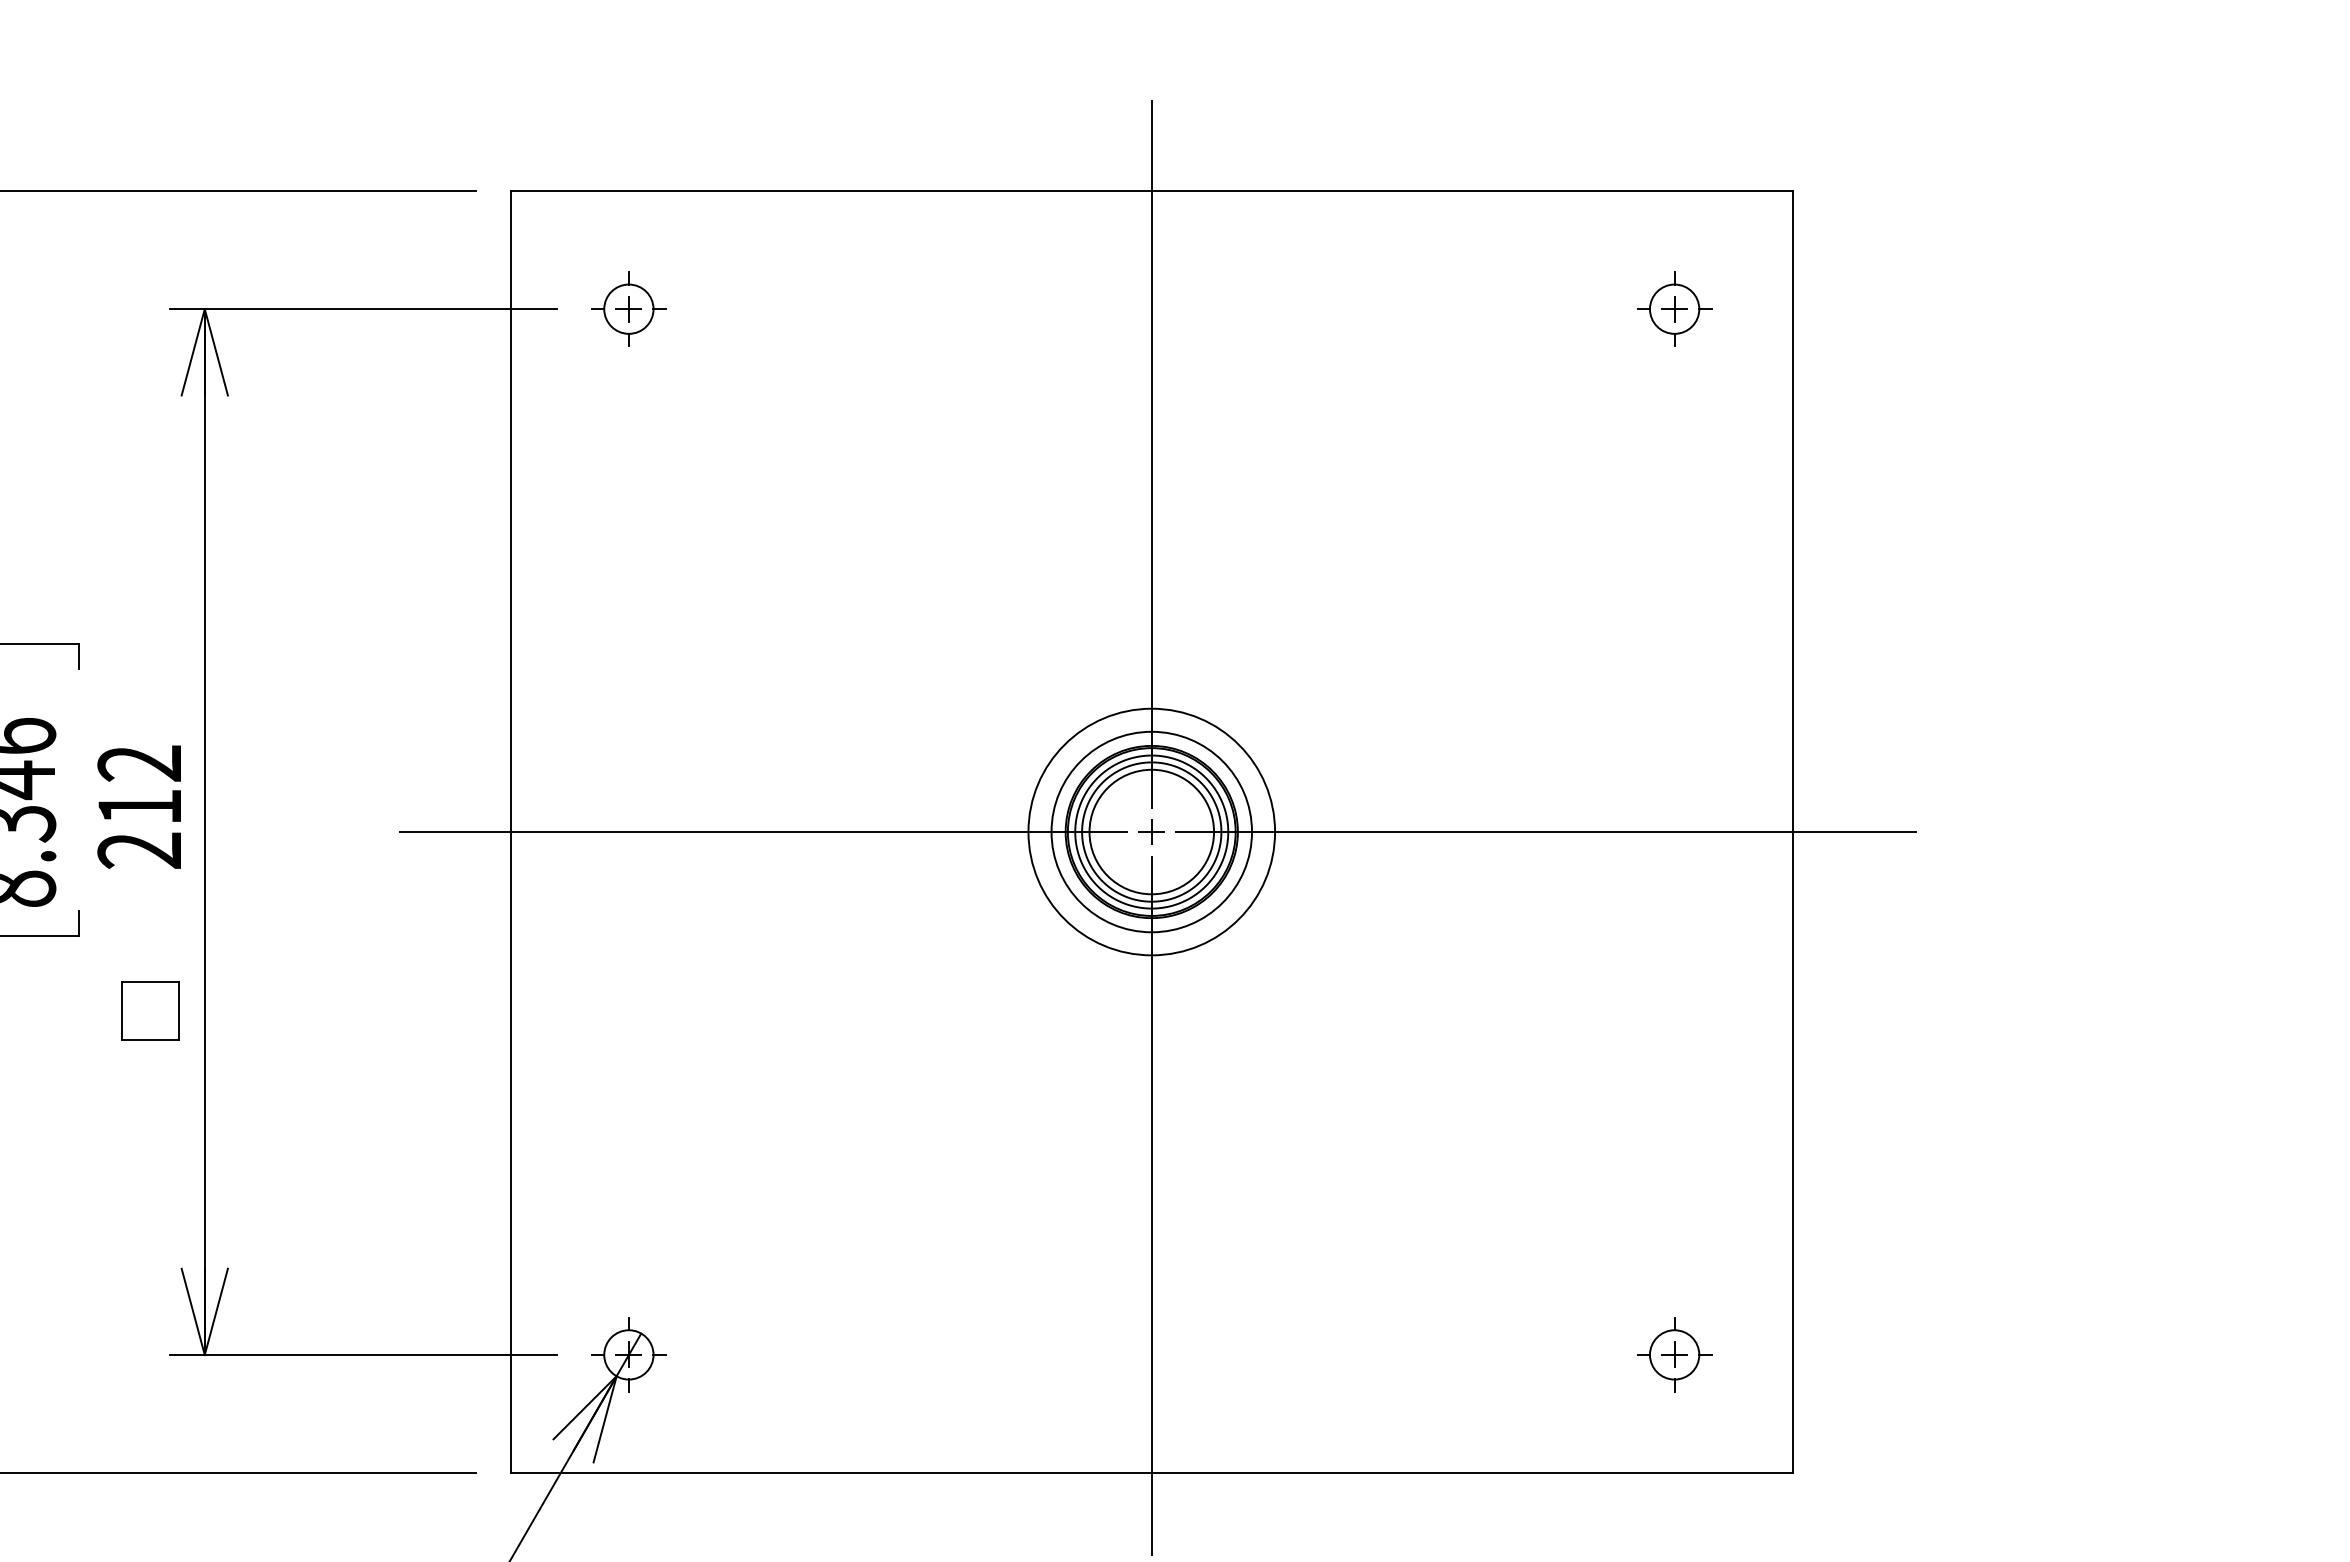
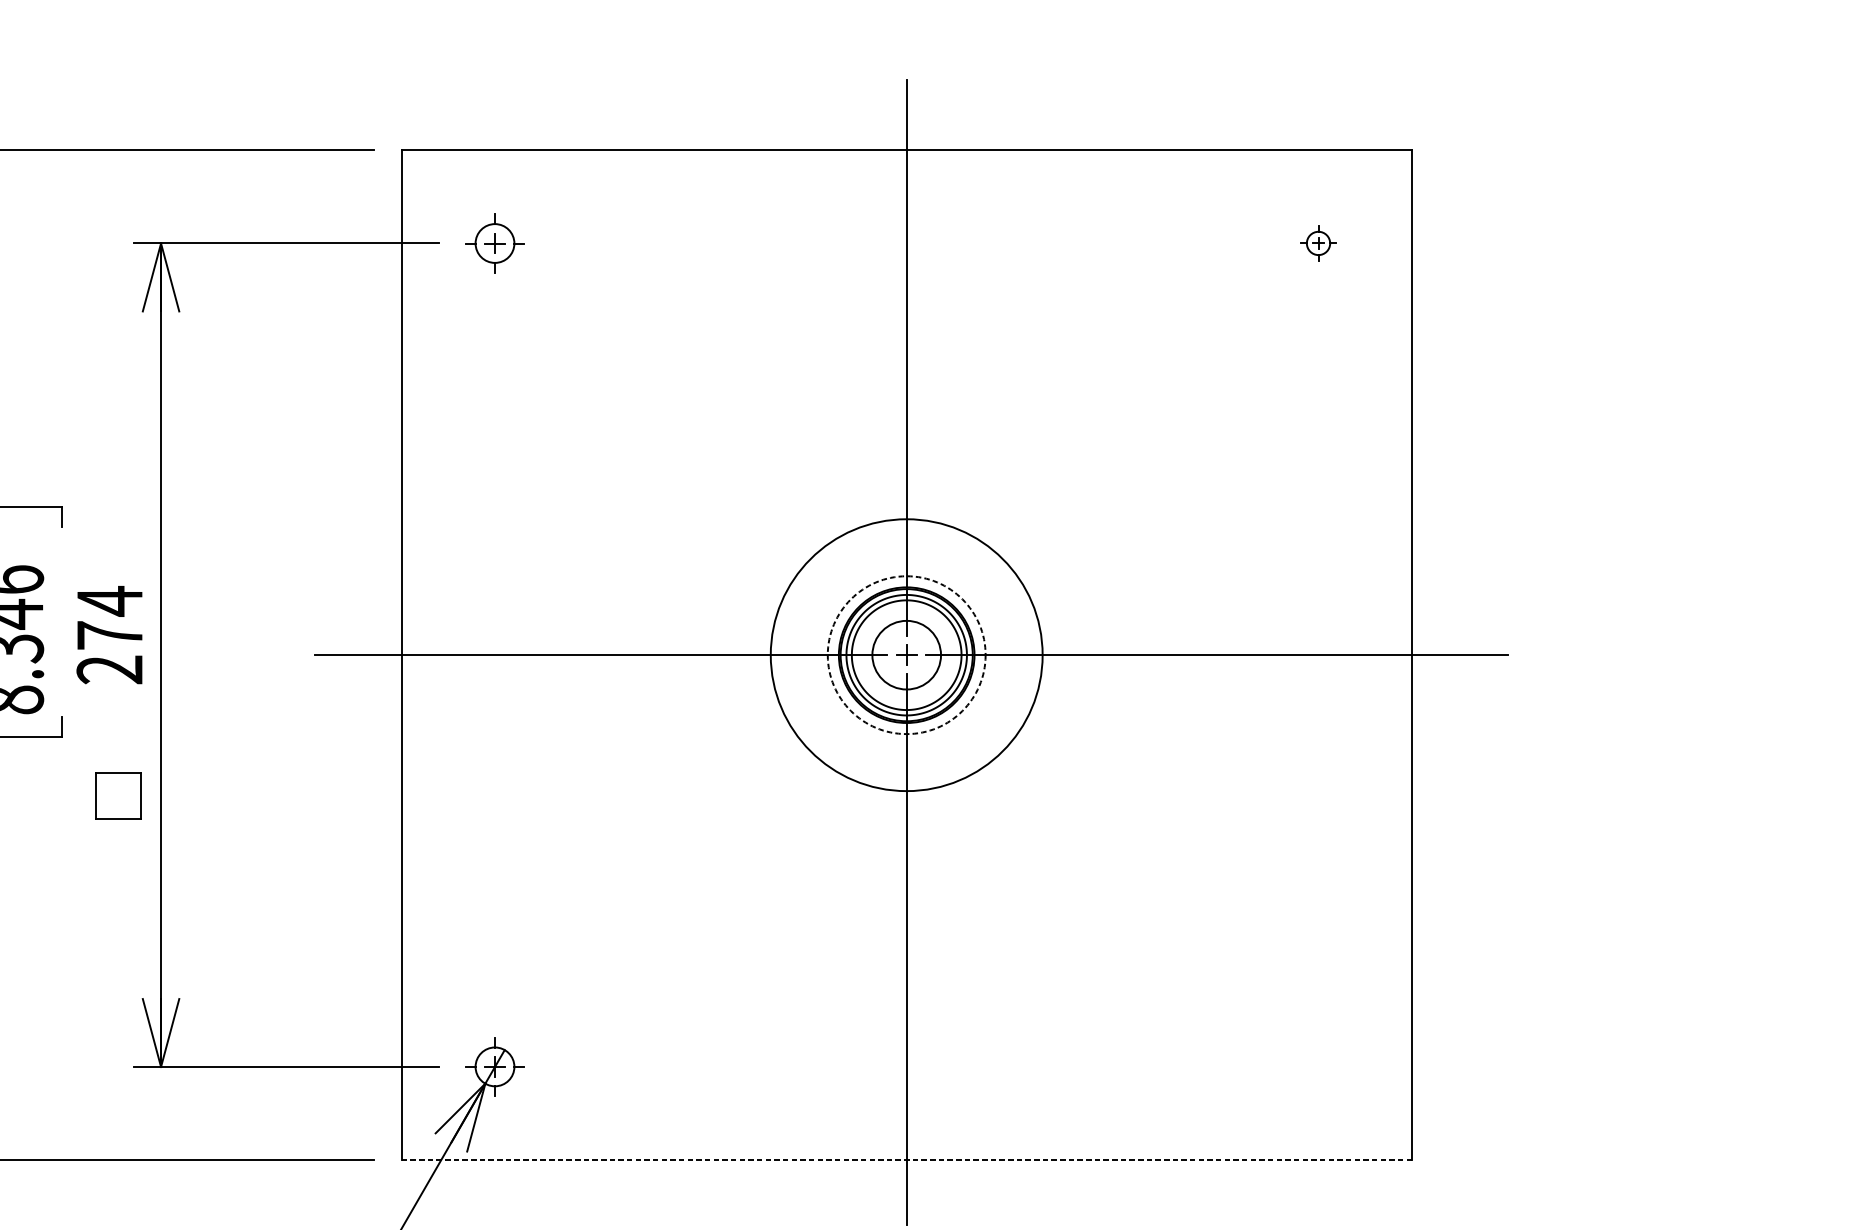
part: (1674, 308) -> (1318, 242), size x0.6
text: (138, 784) -> (108, 617), 212 -> 274
circle: (1151, 831) -> (906, 654), size x0.7
circle: (1151, 831) -> (906, 654), size x1.4
circle: (1151, 831) -> (906, 654), solid -> dashed
part: (1674, 1354) -> (1318, 1066), removed
line: (1152, 1473) -> (907, 1160), solid -> dashed

